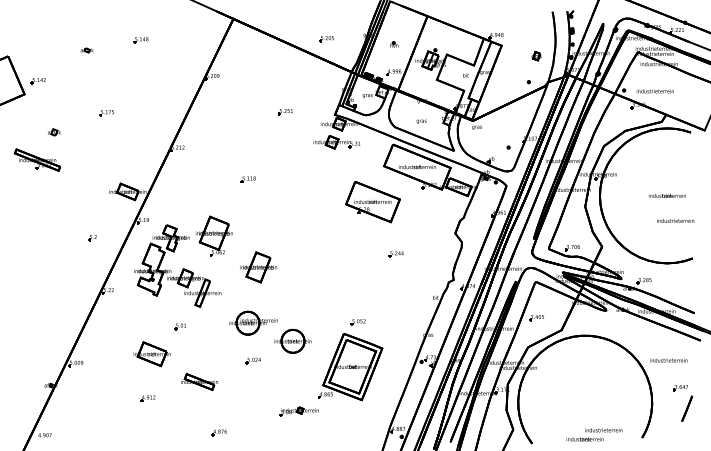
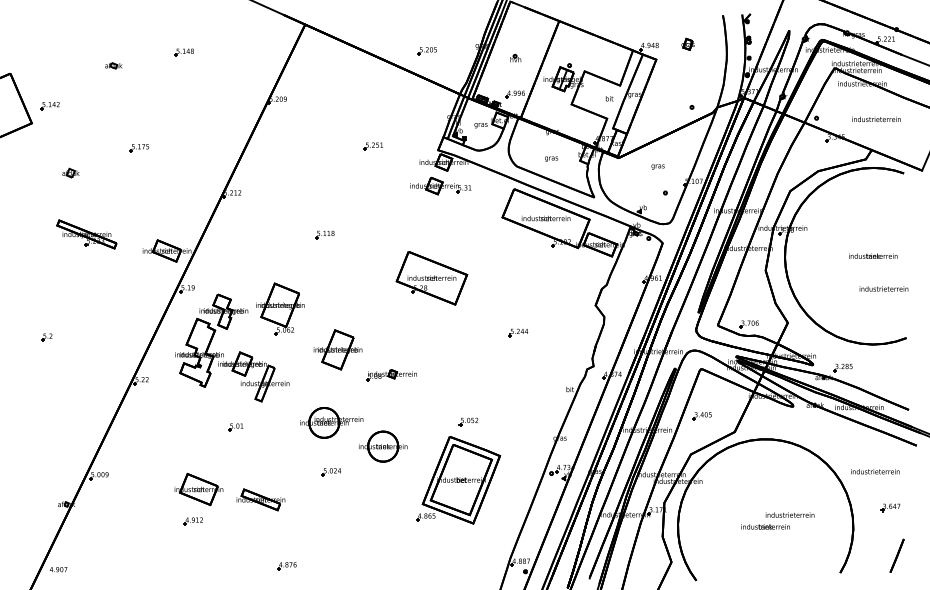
part: (536, 55) -> (687, 43), moved
text: (655, 90) -> (876, 118), moved
text: (476, 127) -> (657, 166), moved
part: (37, 160) -> (86, 234), moved
part: (372, 202) -> (431, 278), moved
part: (92, 238) -> (46, 337), moved
part: (151, 354) -> (198, 489), moved
line: (686, 408) -> (896, 555), moved
part: (299, 411) -> (391, 375), moved
text: (594, 434) -> (777, 520), moved

